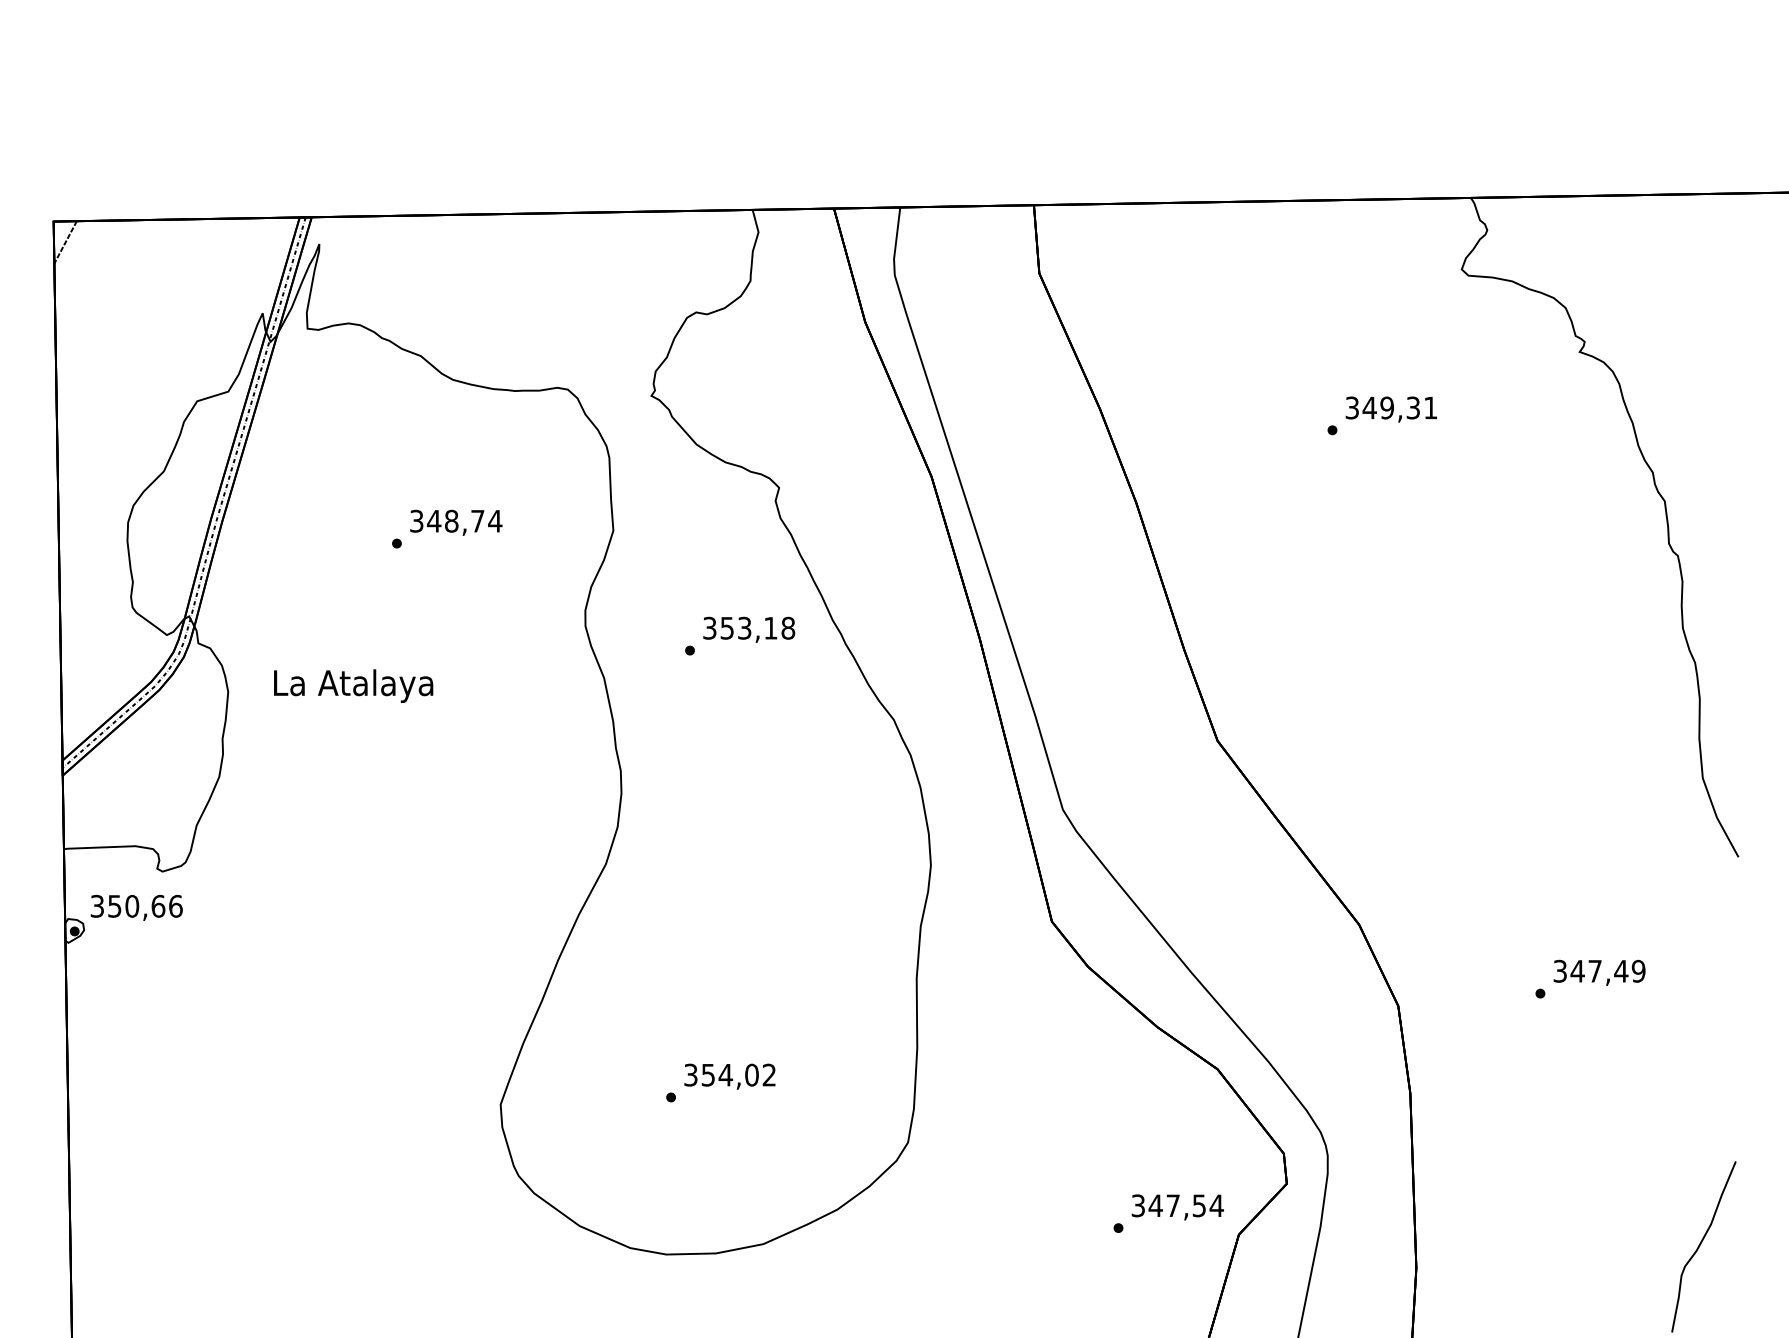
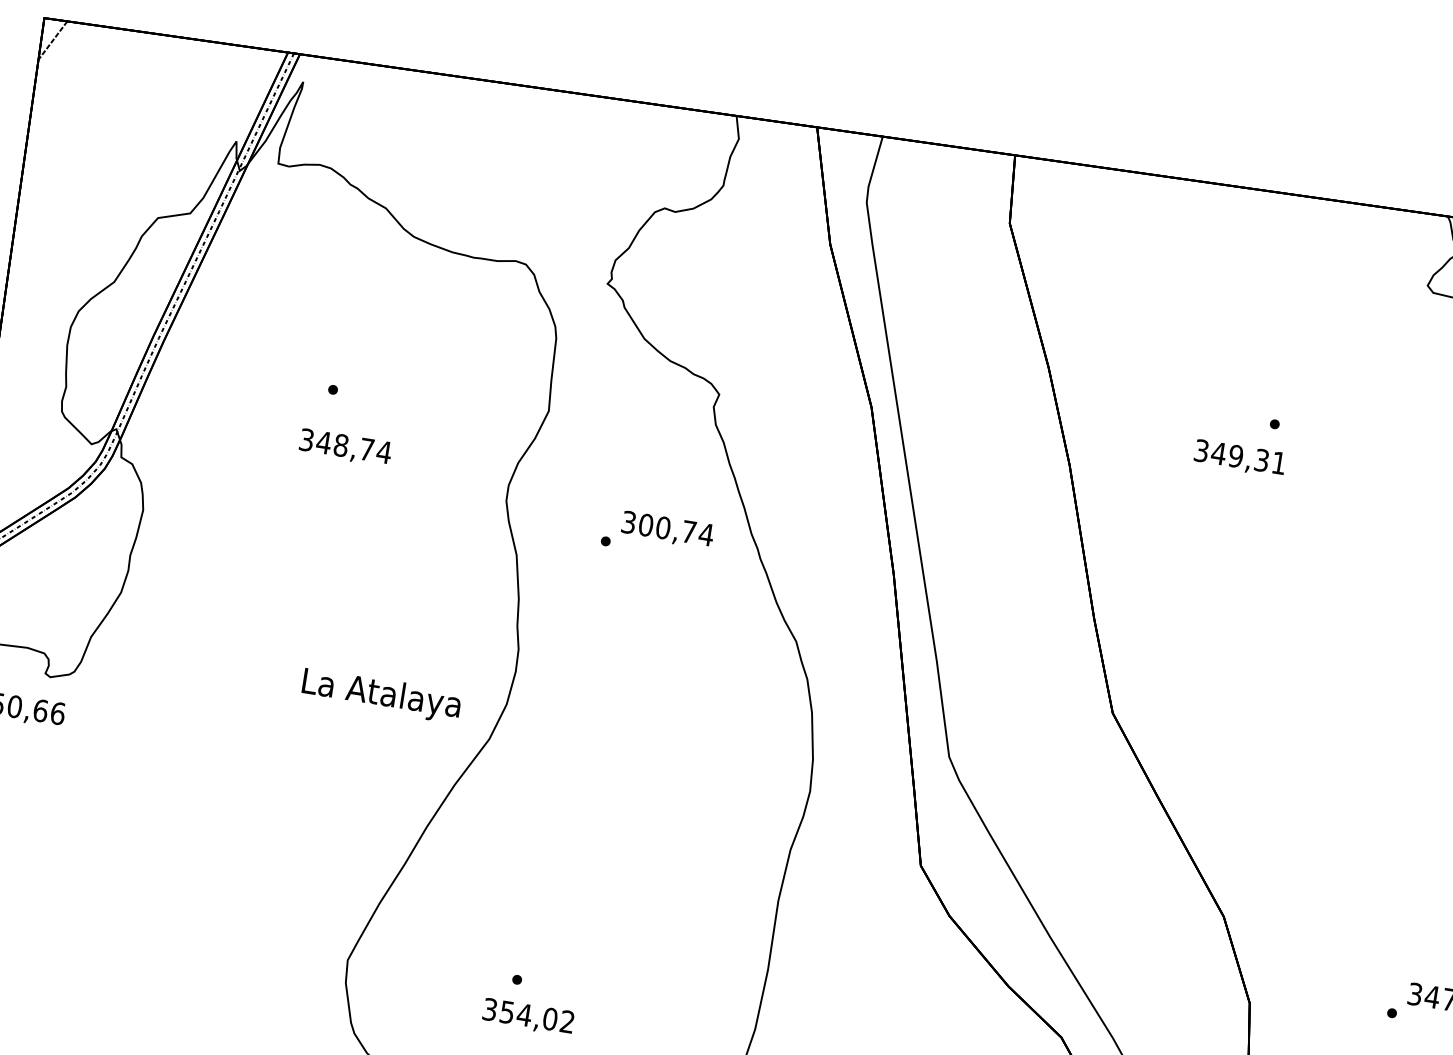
text: (1390, 409) -> (1239, 458), moved
text: (456, 522) -> (345, 447), moved
text: (757, 627) -> (676, 529), 353,18 -> 300,74
text: (353, 685) -> (381, 695), moved
text: (729, 1076) -> (527, 1016), moved

